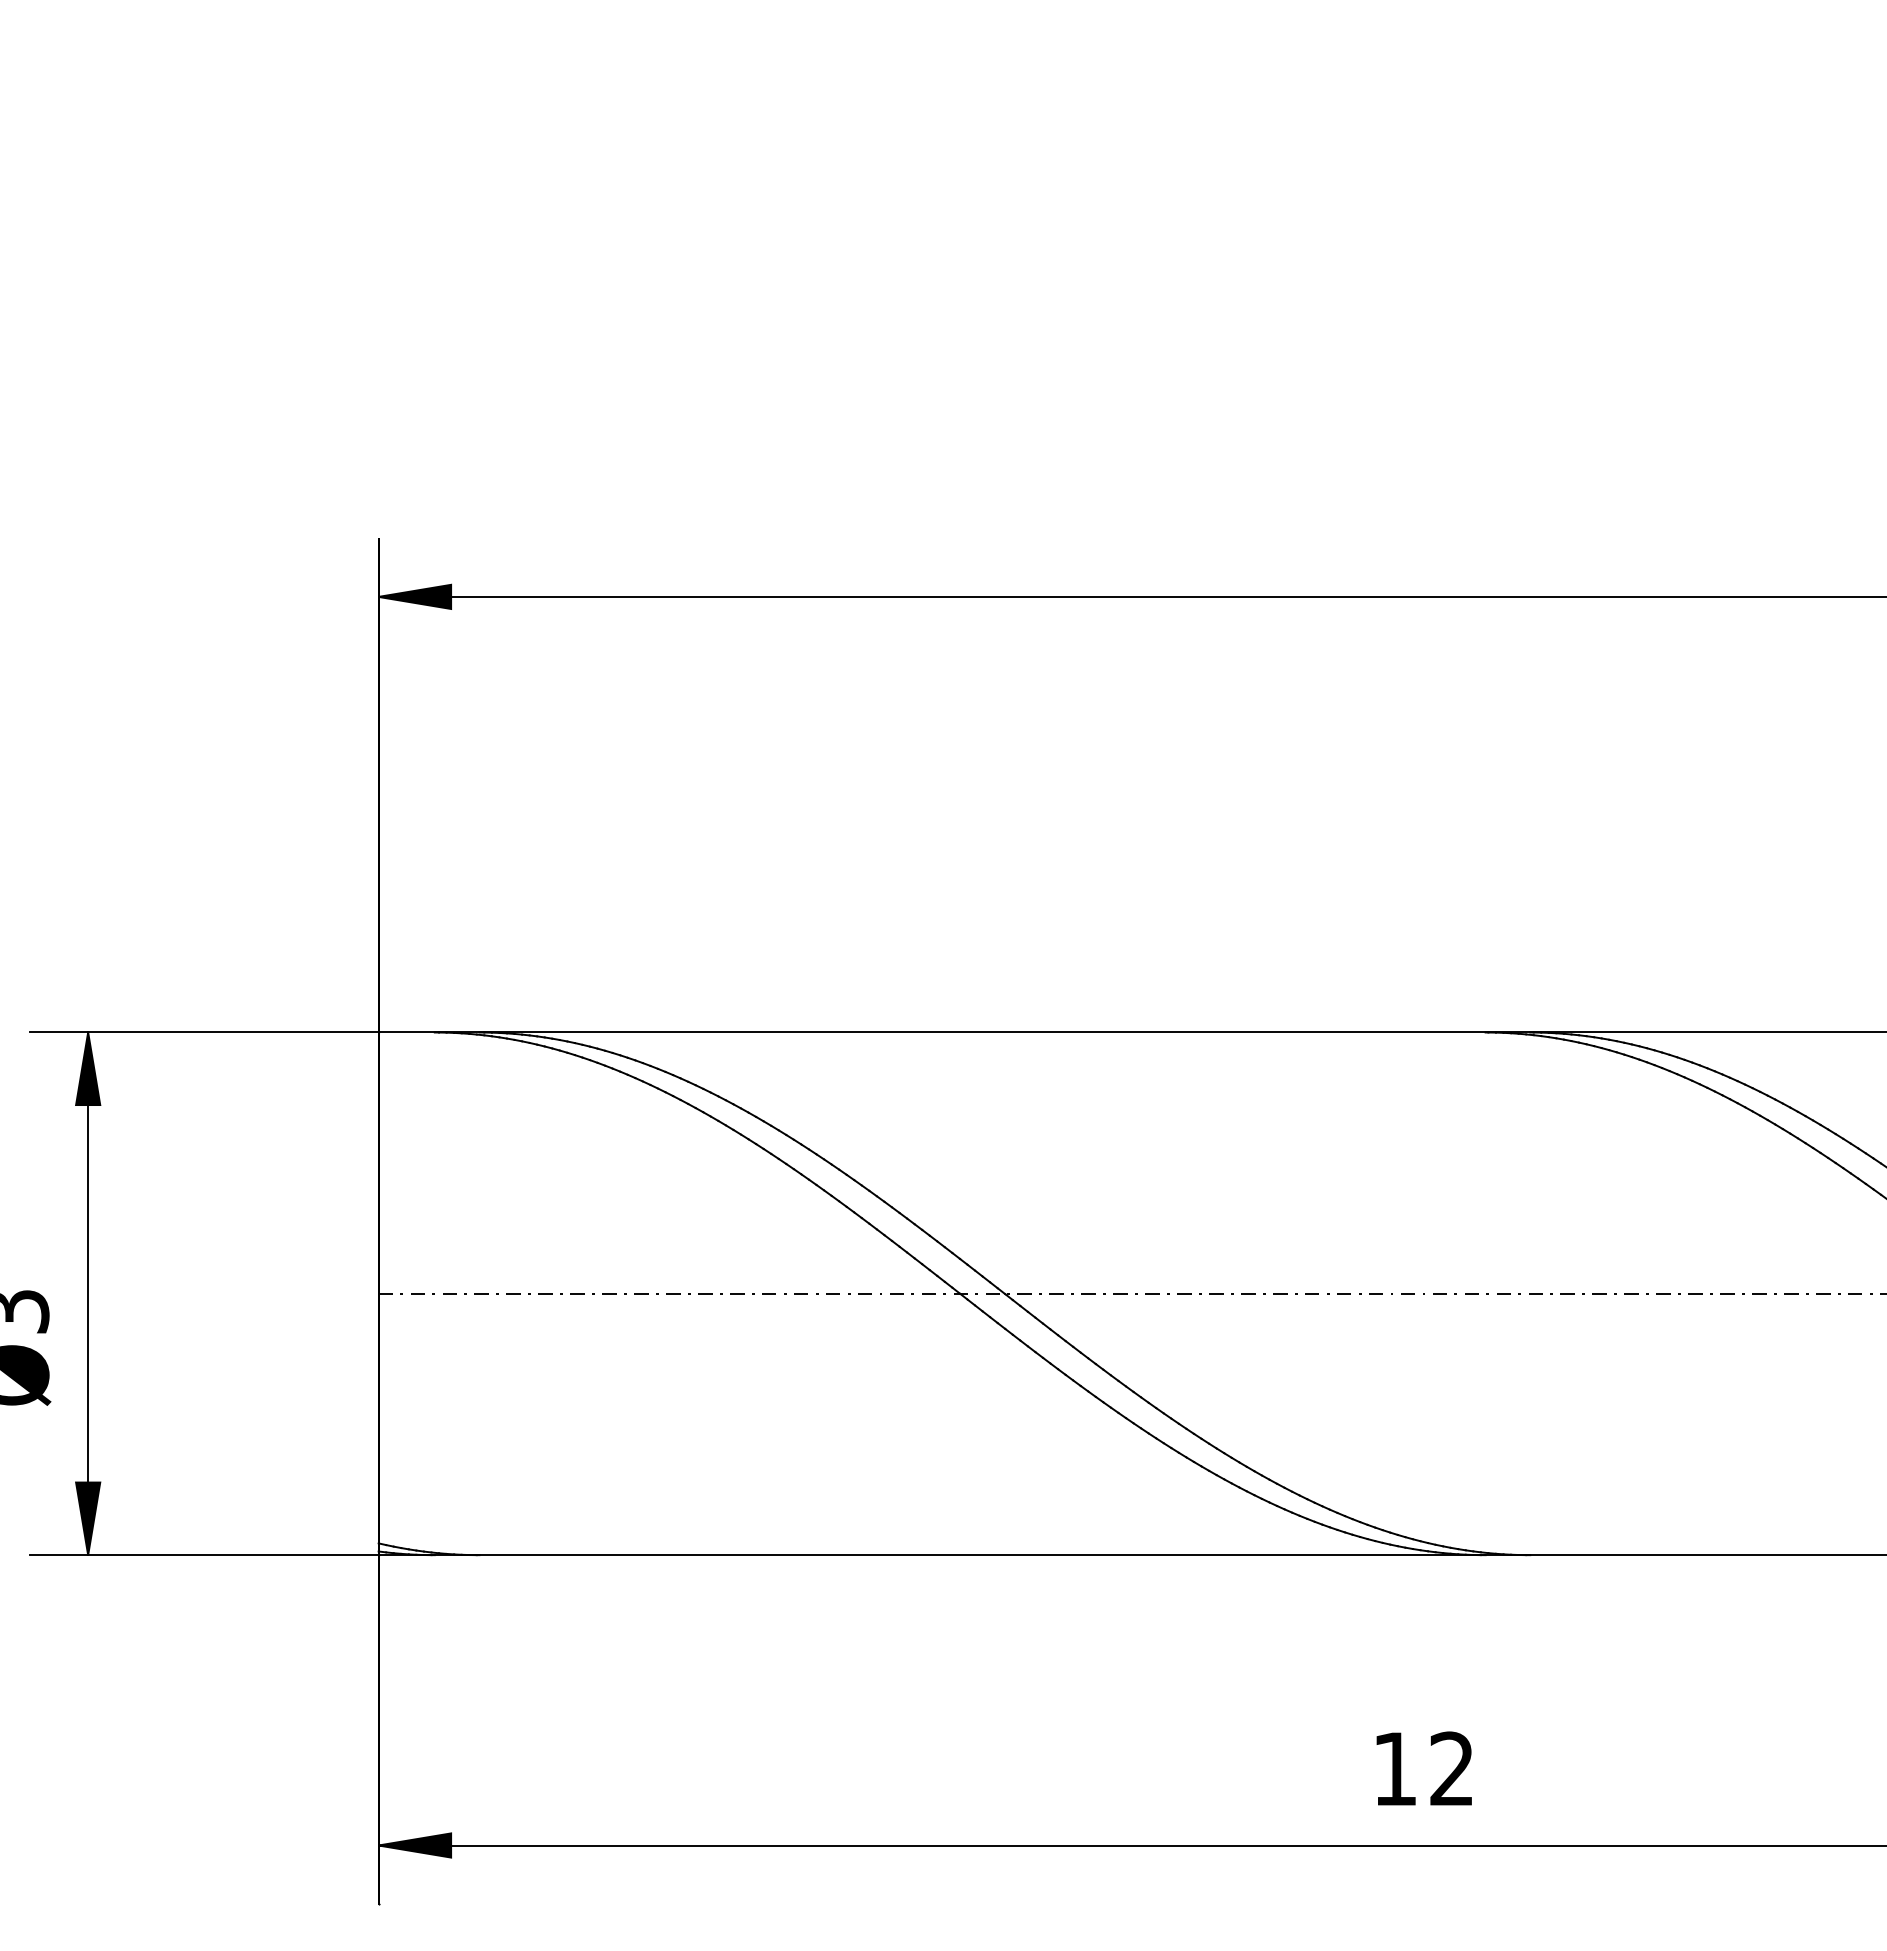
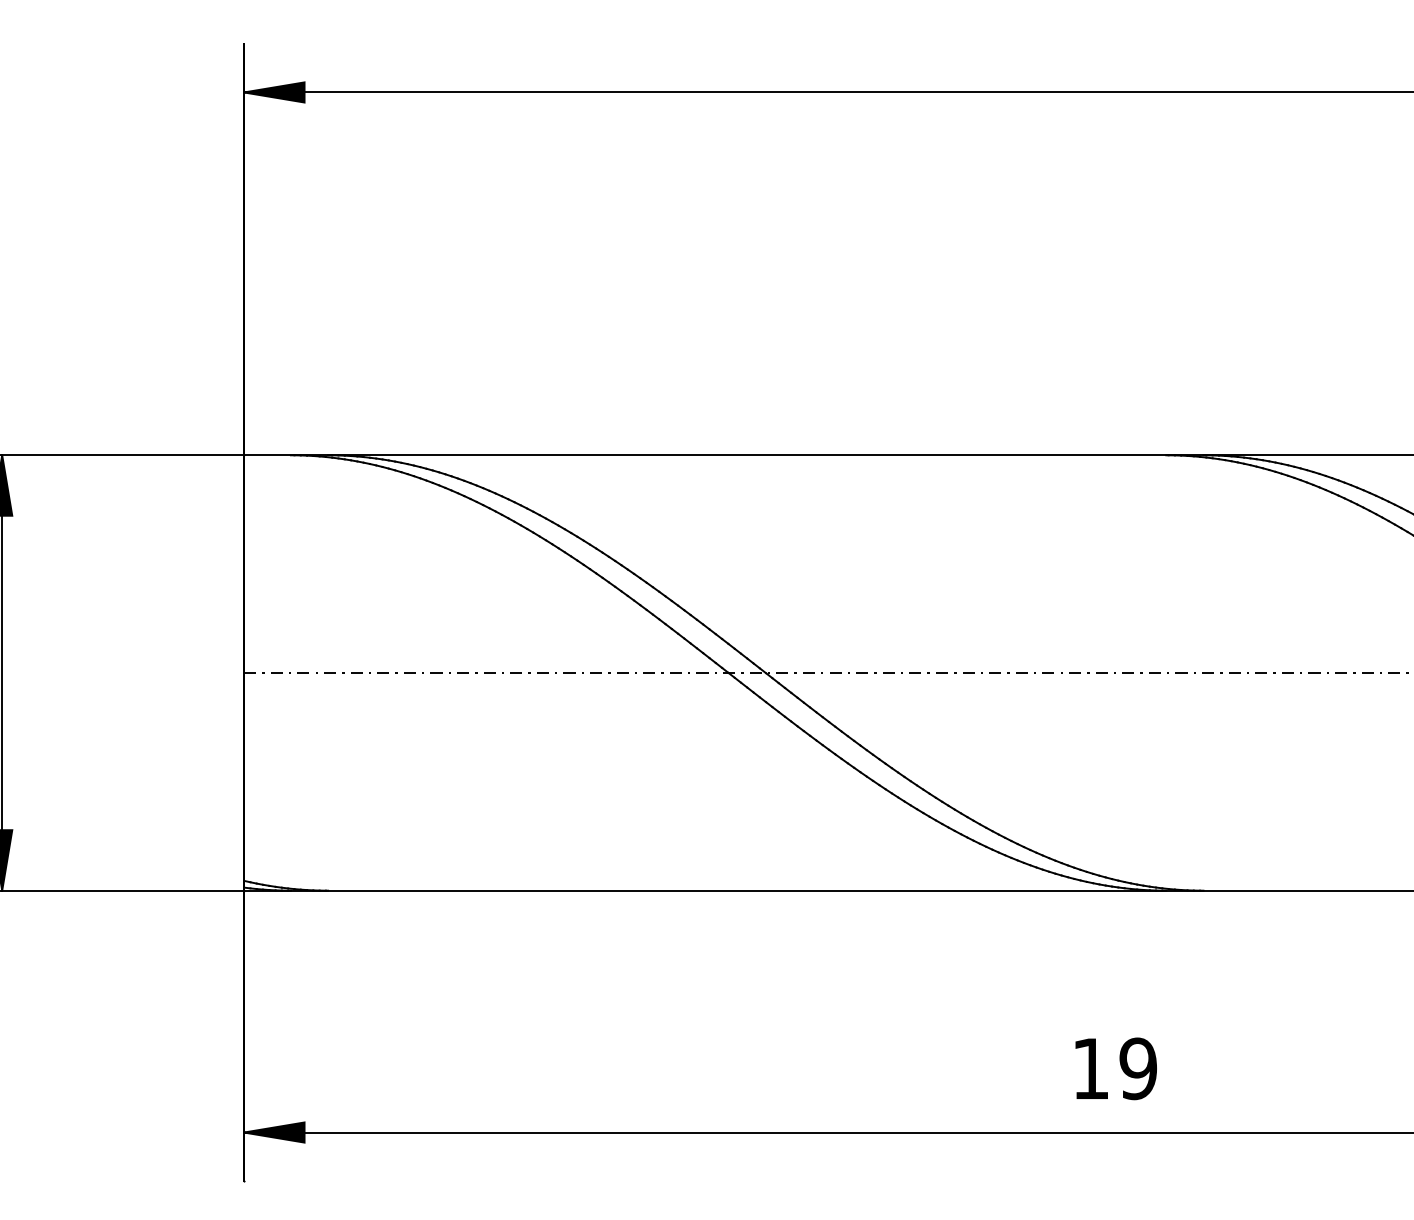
text: (1451, 1768) -> (1137, 1068), 12 -> 19

